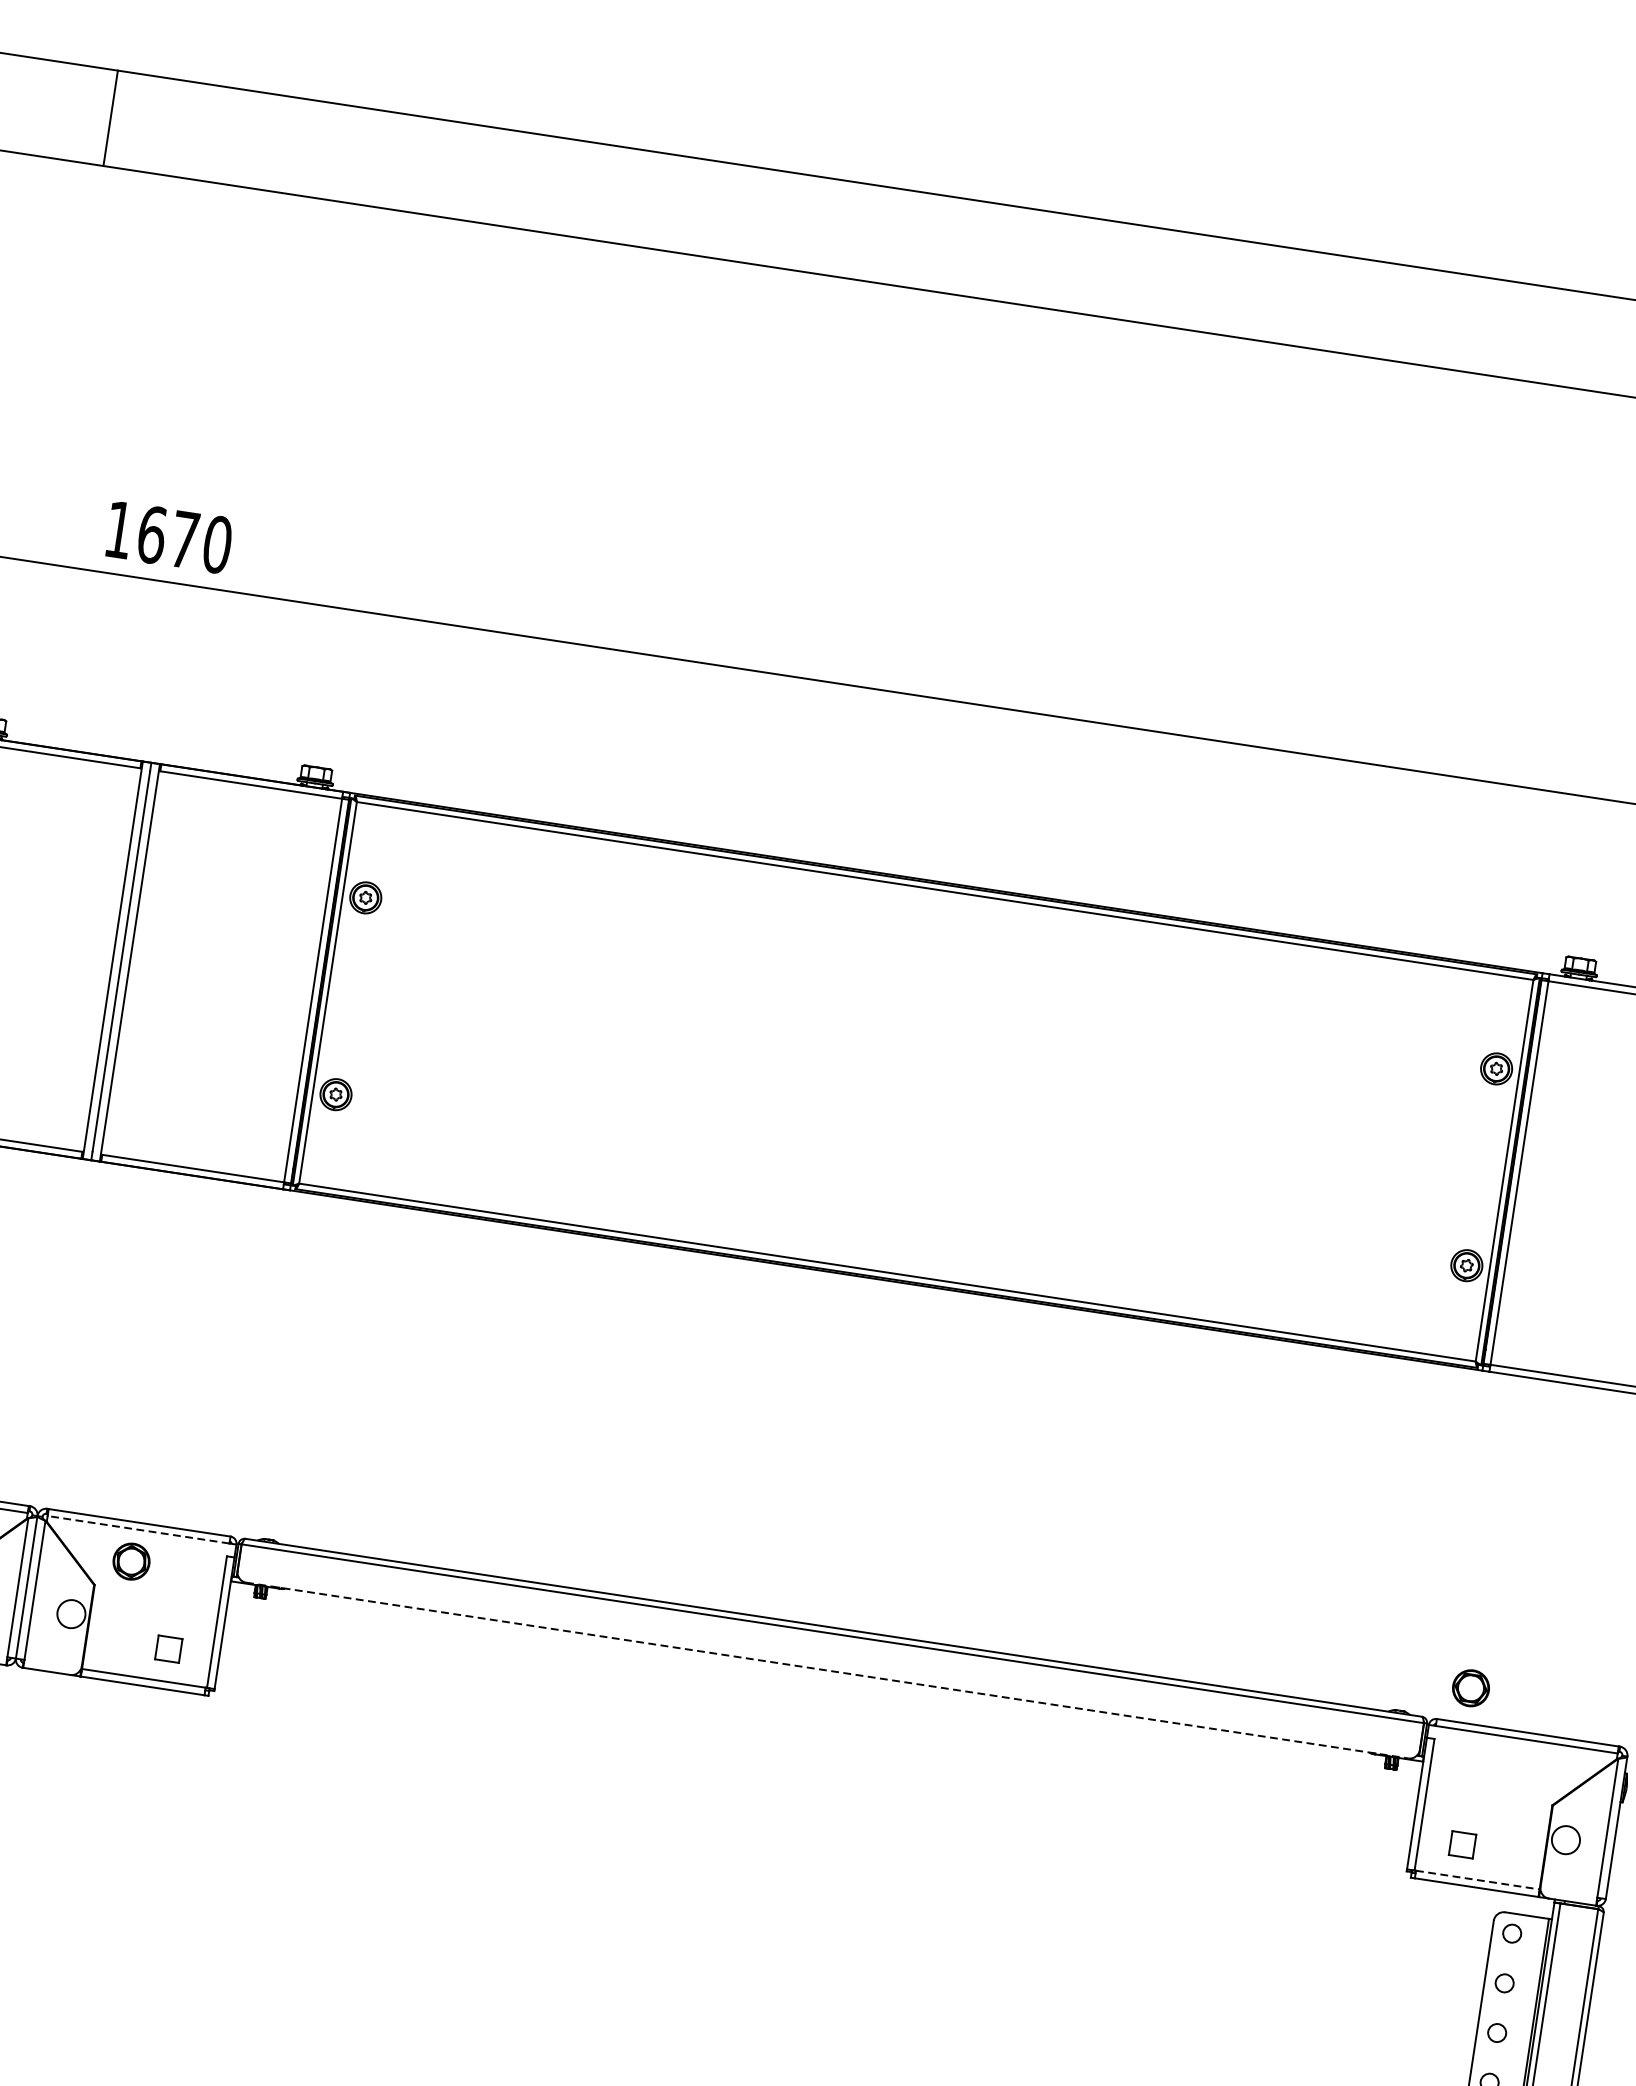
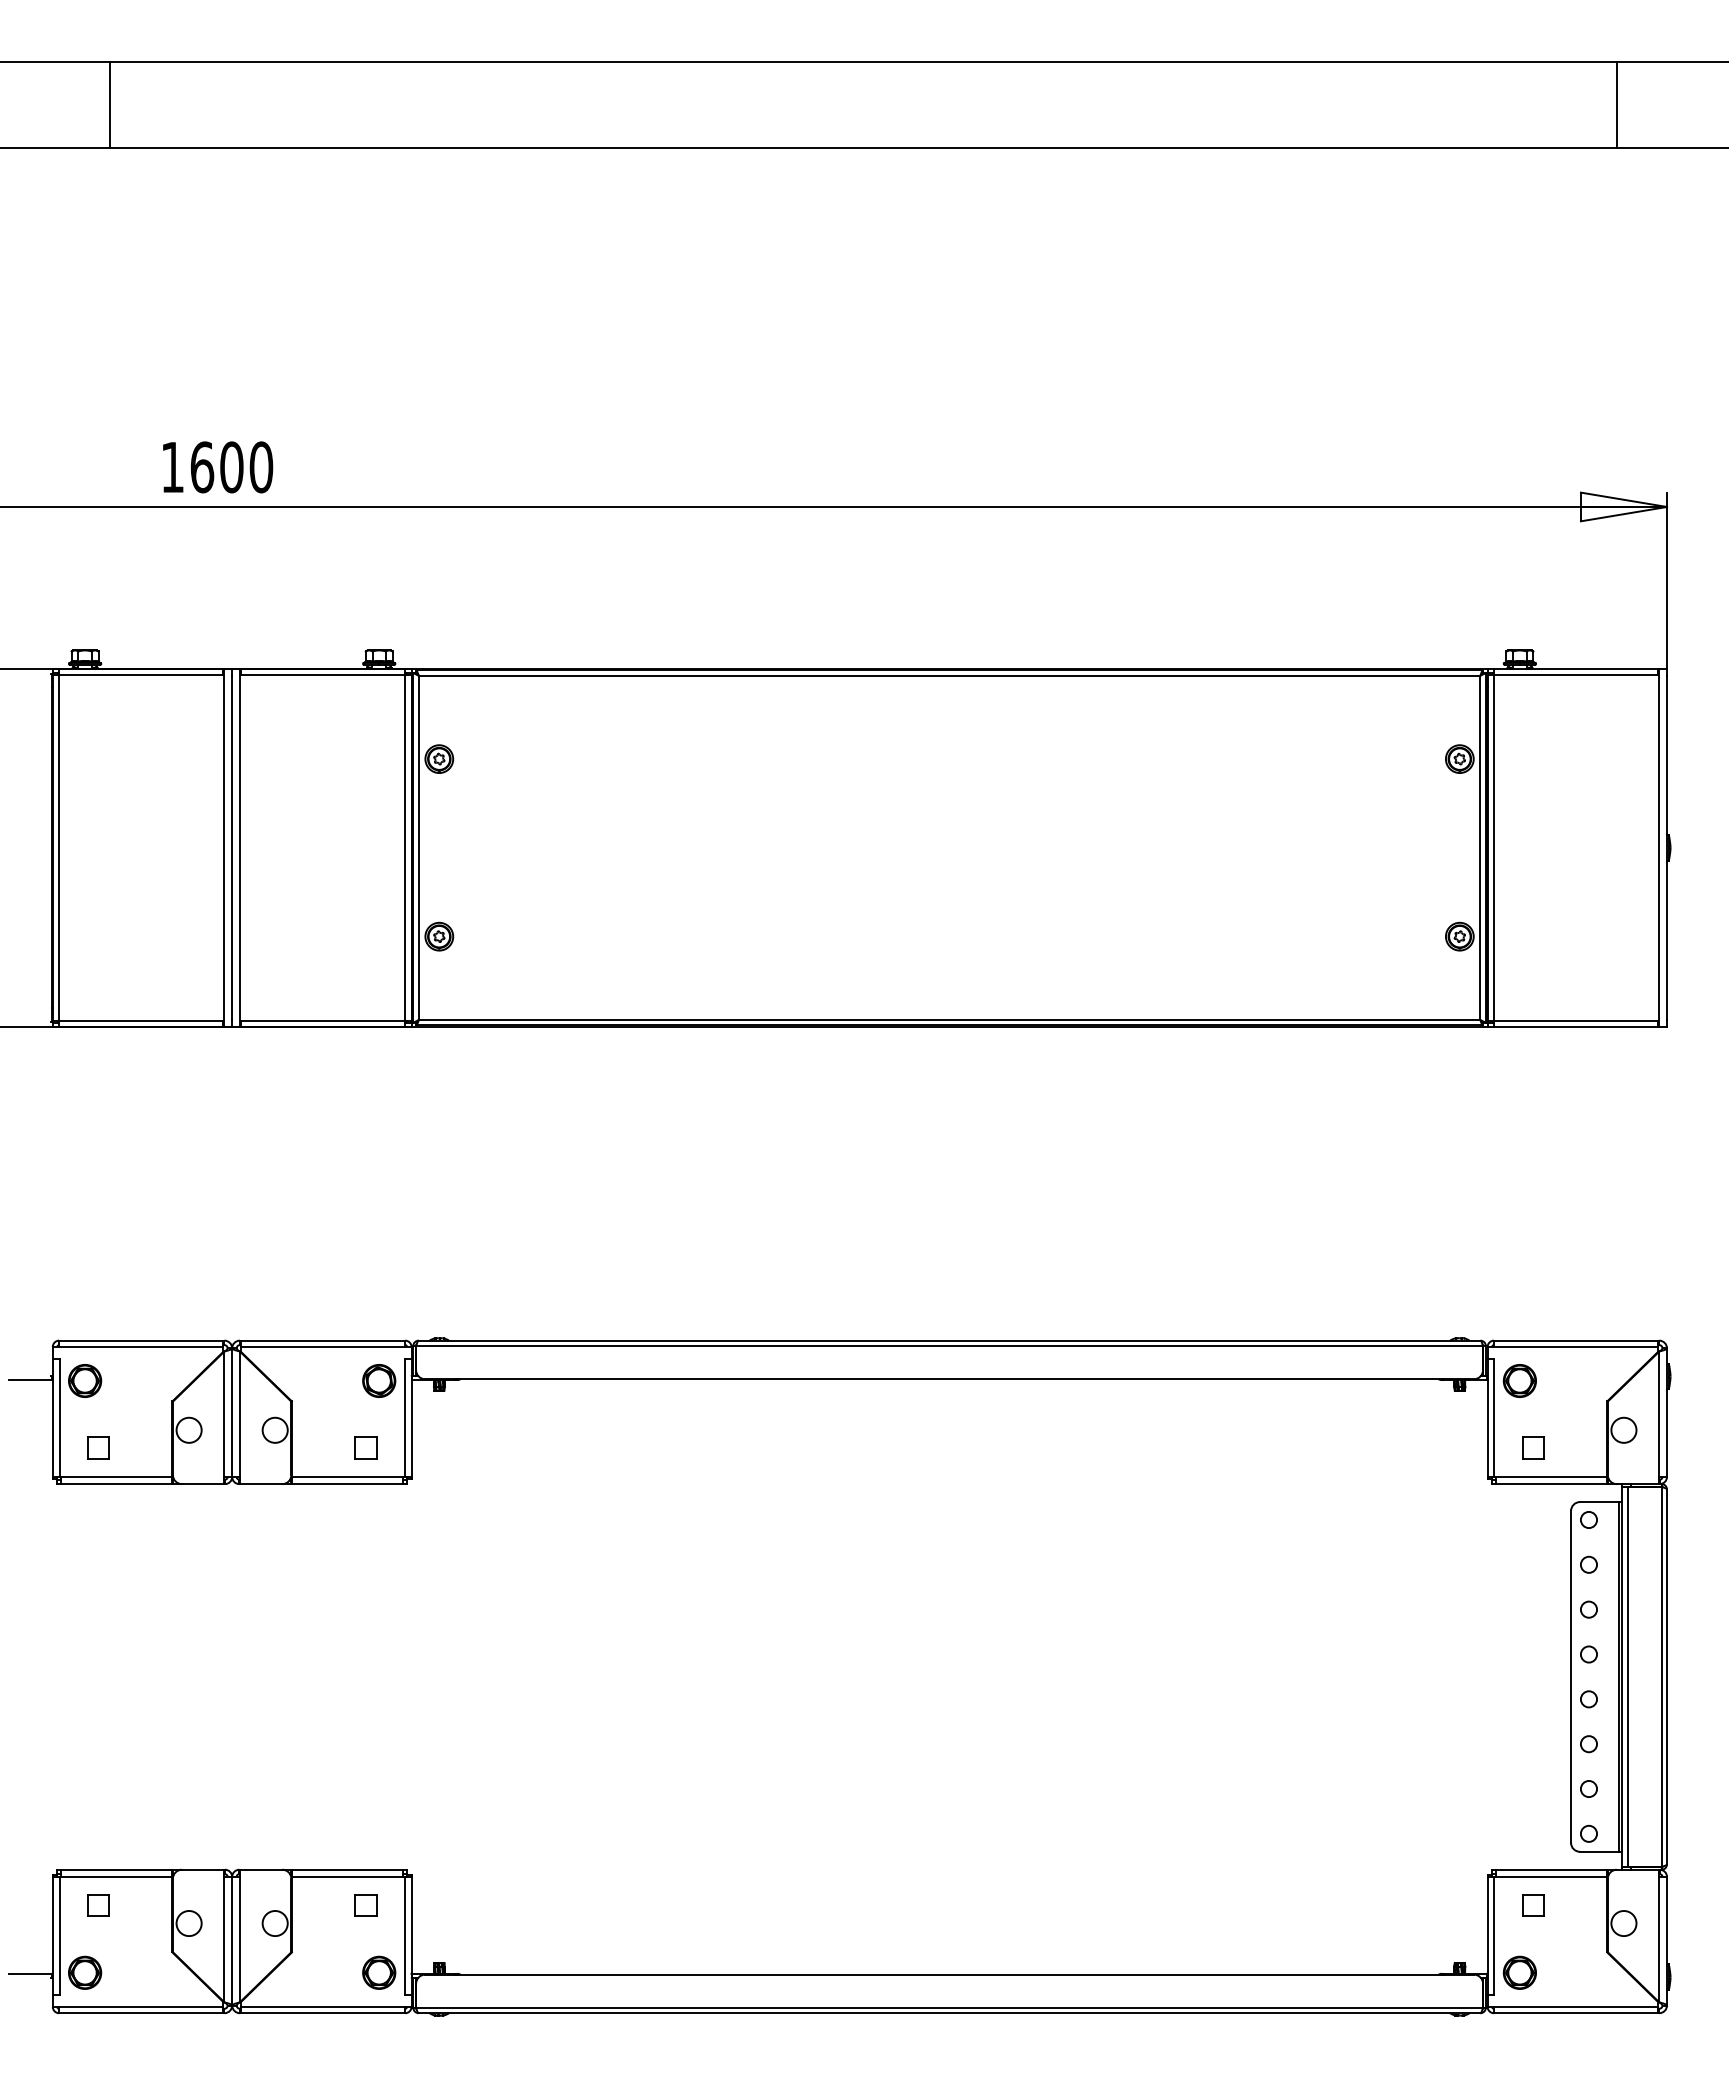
text: (184, 539) -> (231, 467), 1670 -> 1600
line: (137, 1529) -> (322, 1346), dashed -> solid
part: (131, 1561) -> (379, 1380), moved
line: (828, 1670) -> (950, 1379), dashed -> solid
part: (1470, 1687) -> (1519, 1380), moved
line: (1477, 1880) -> (1551, 1477), dashed -> solid

